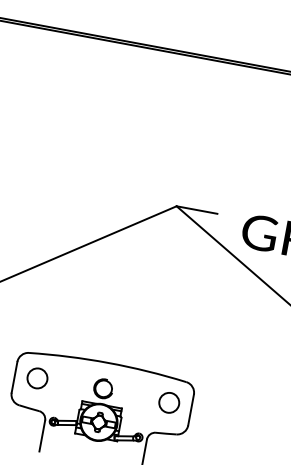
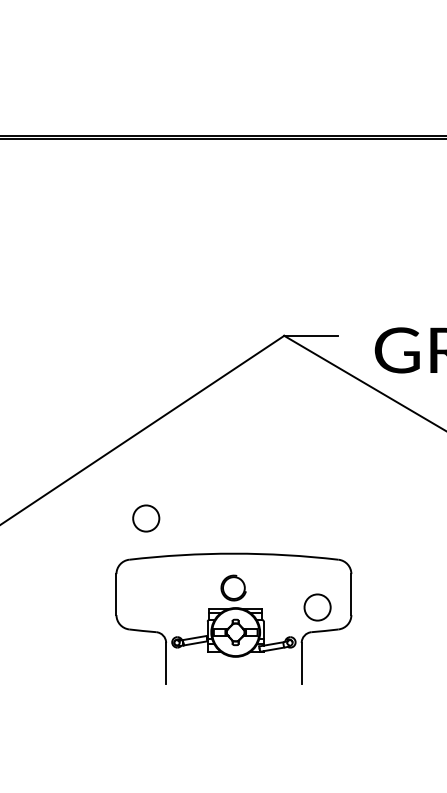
circle: (37, 378) -> (146, 518), moved
circle: (169, 402) -> (317, 607), moved

